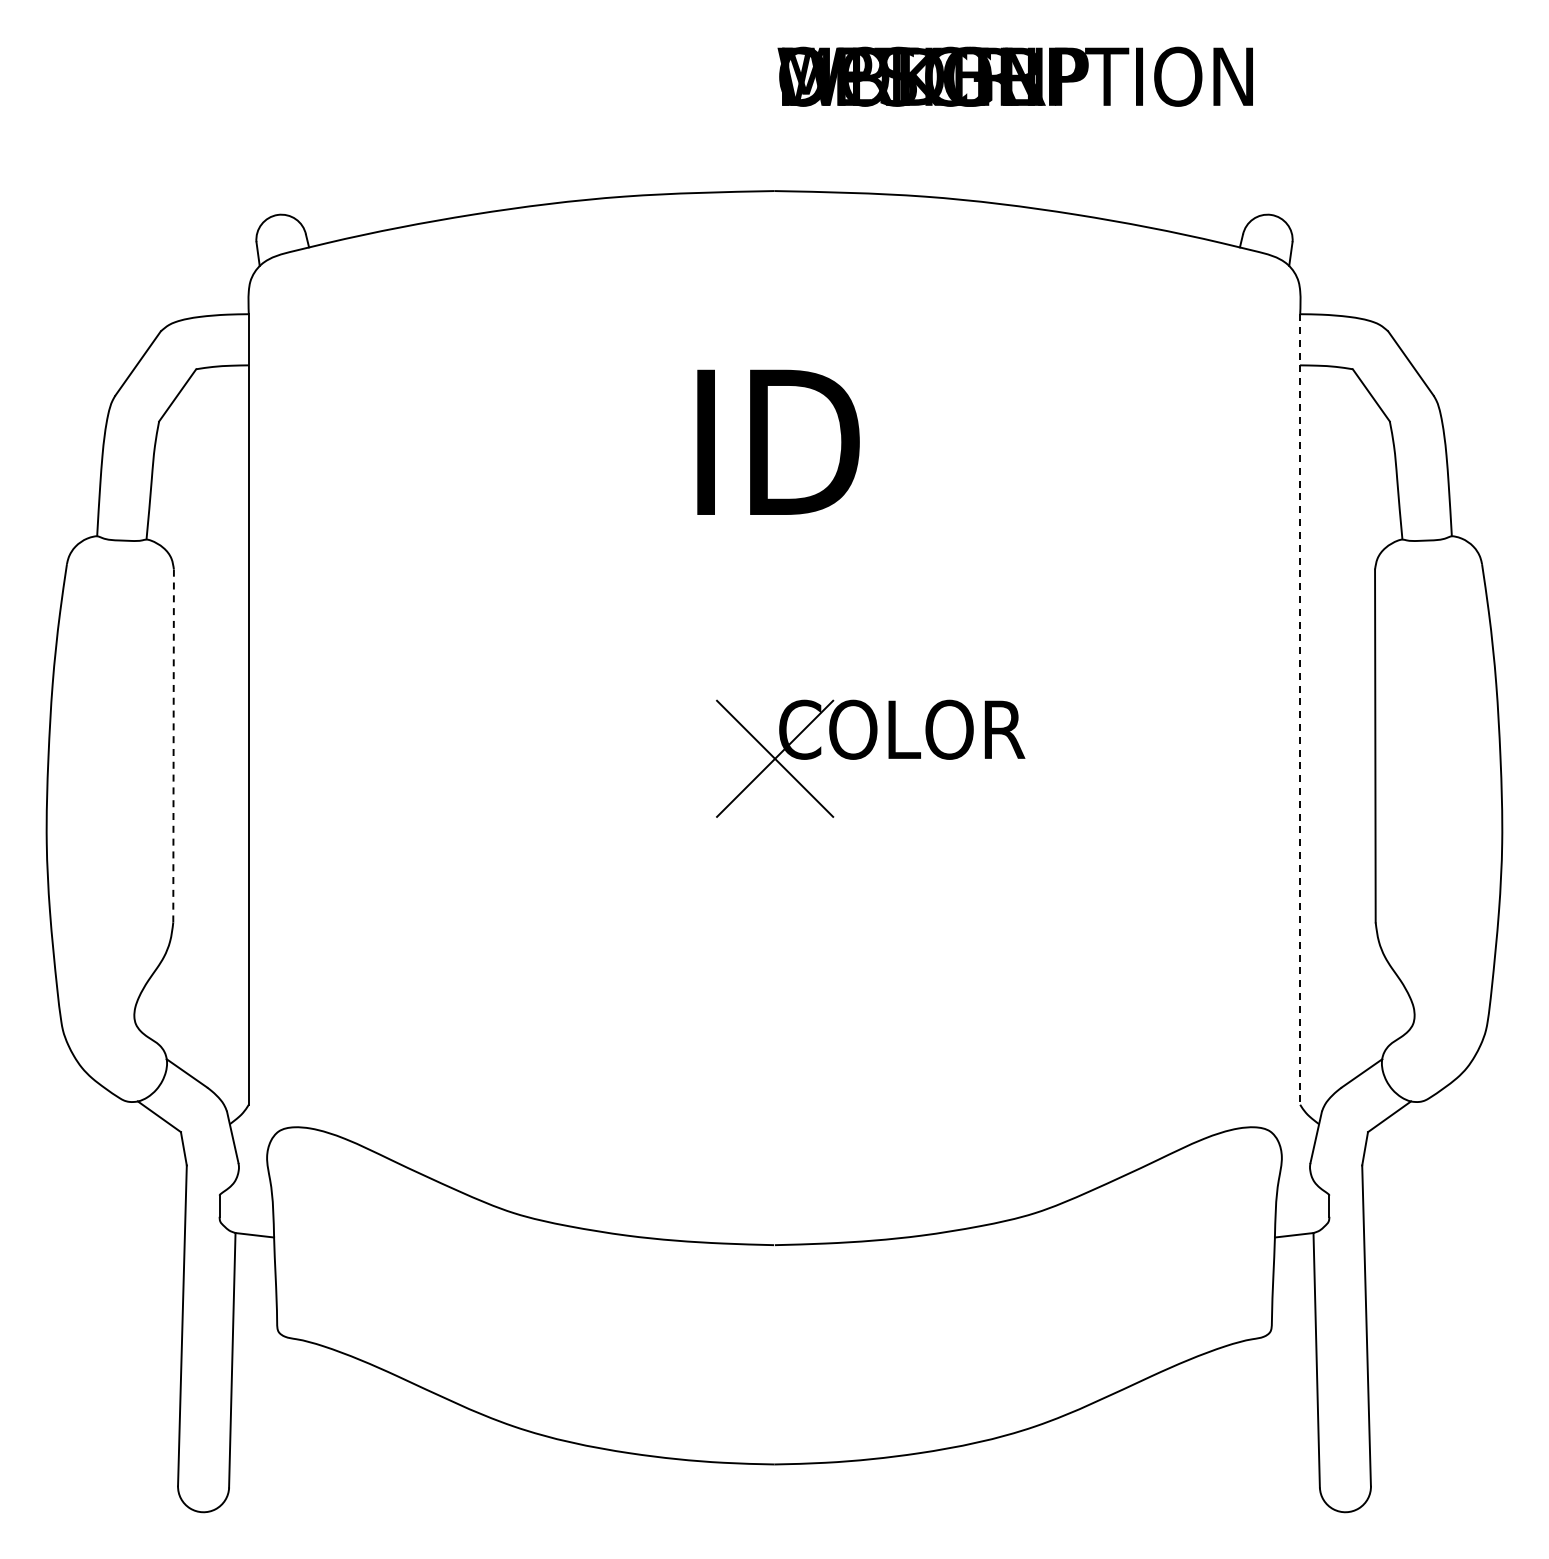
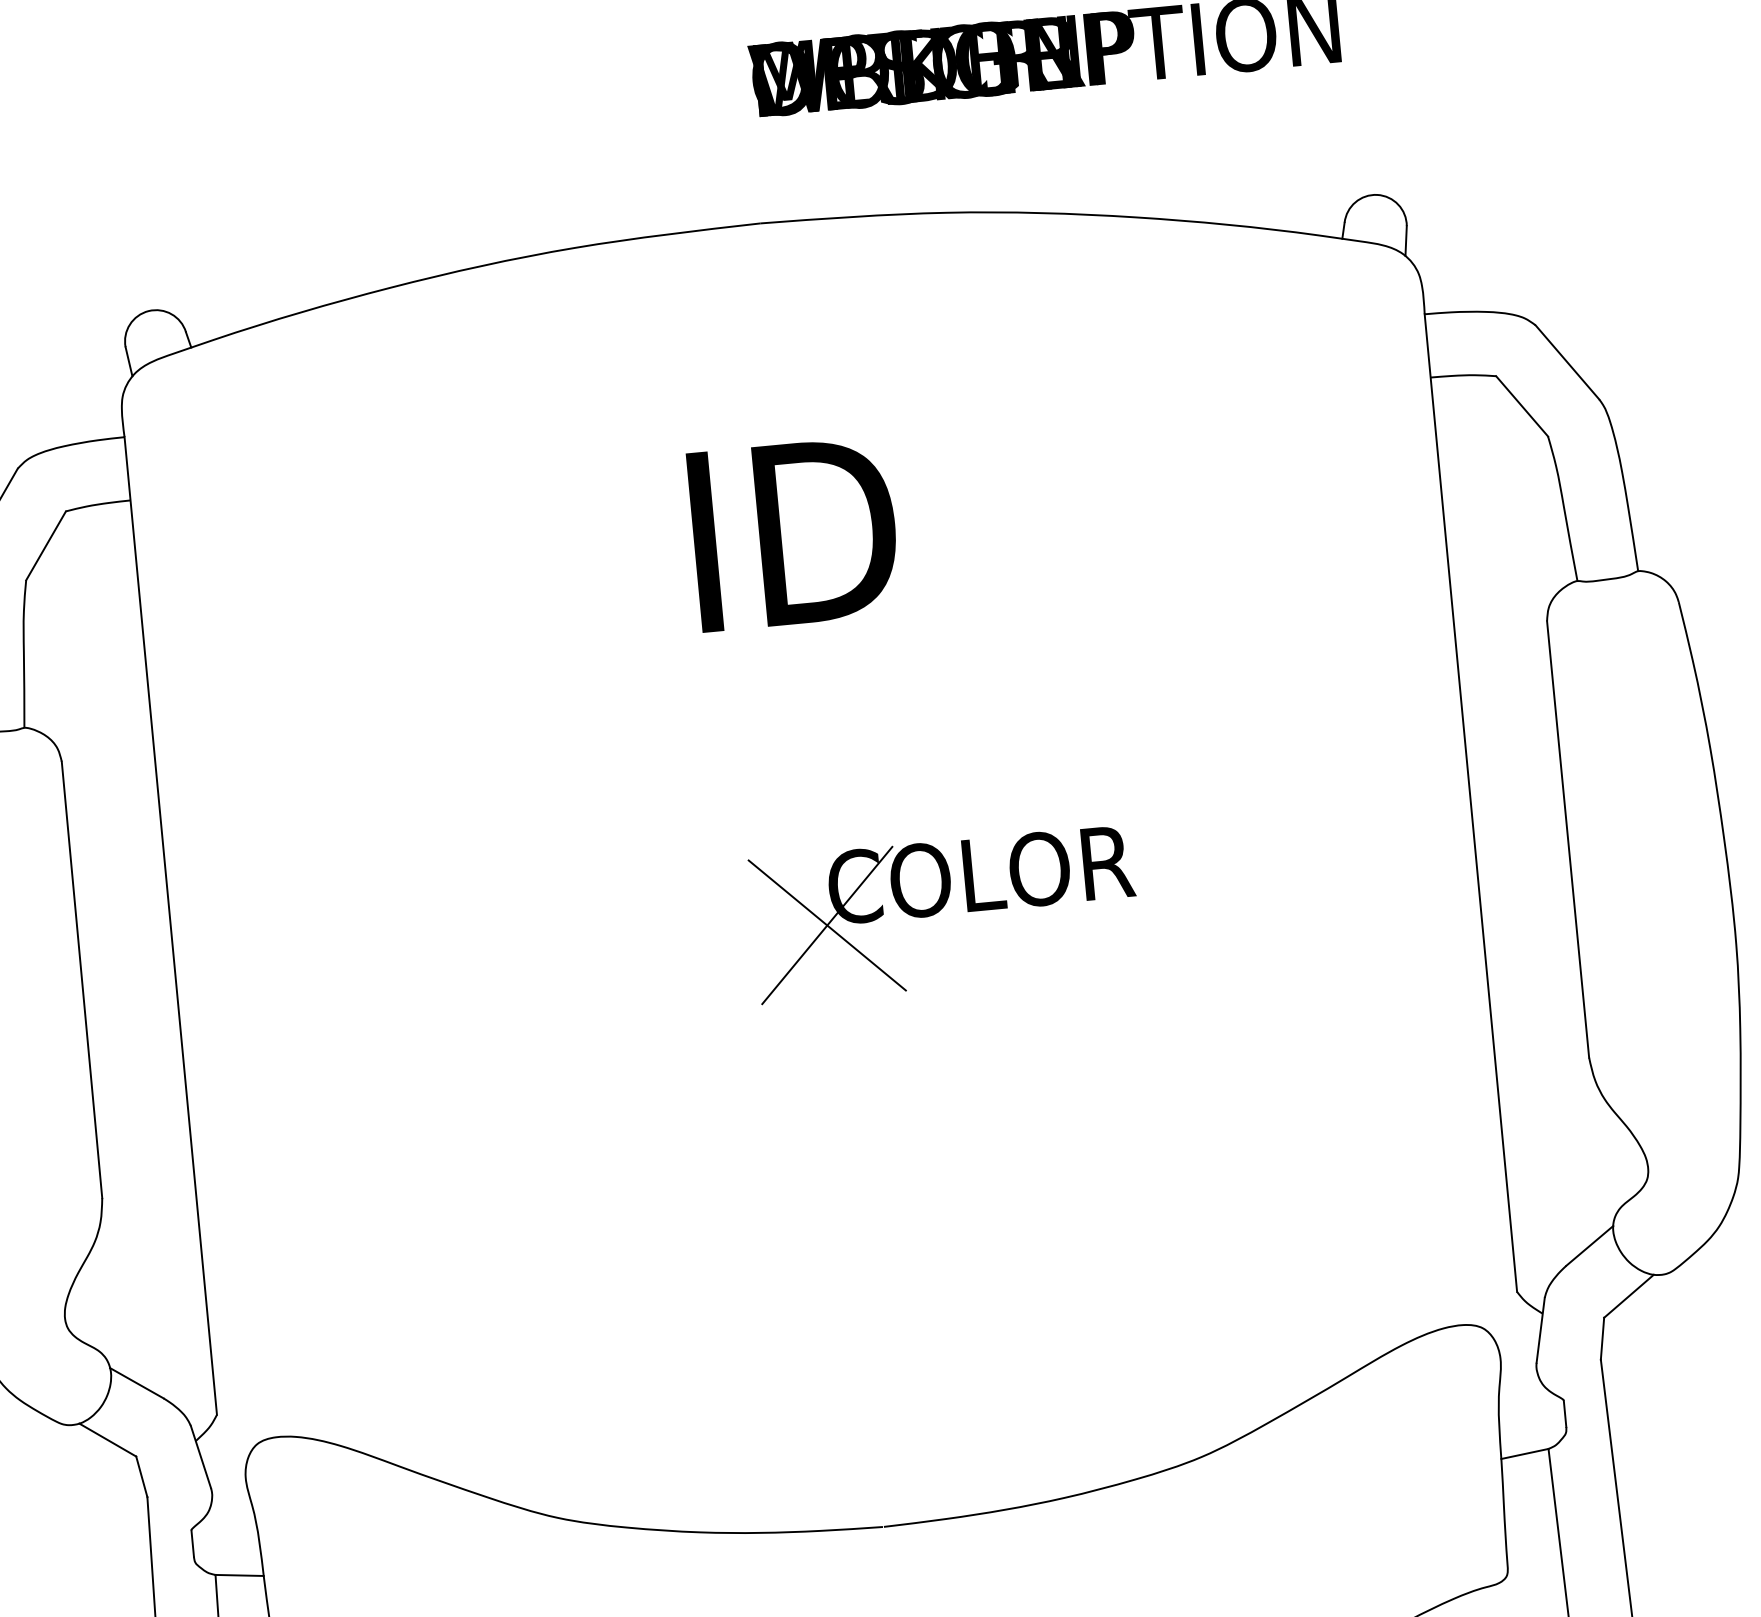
line: (1300, 710) -> (1471, 804), dashed -> solid
line: (173, 745) -> (81, 979), dashed -> solid

